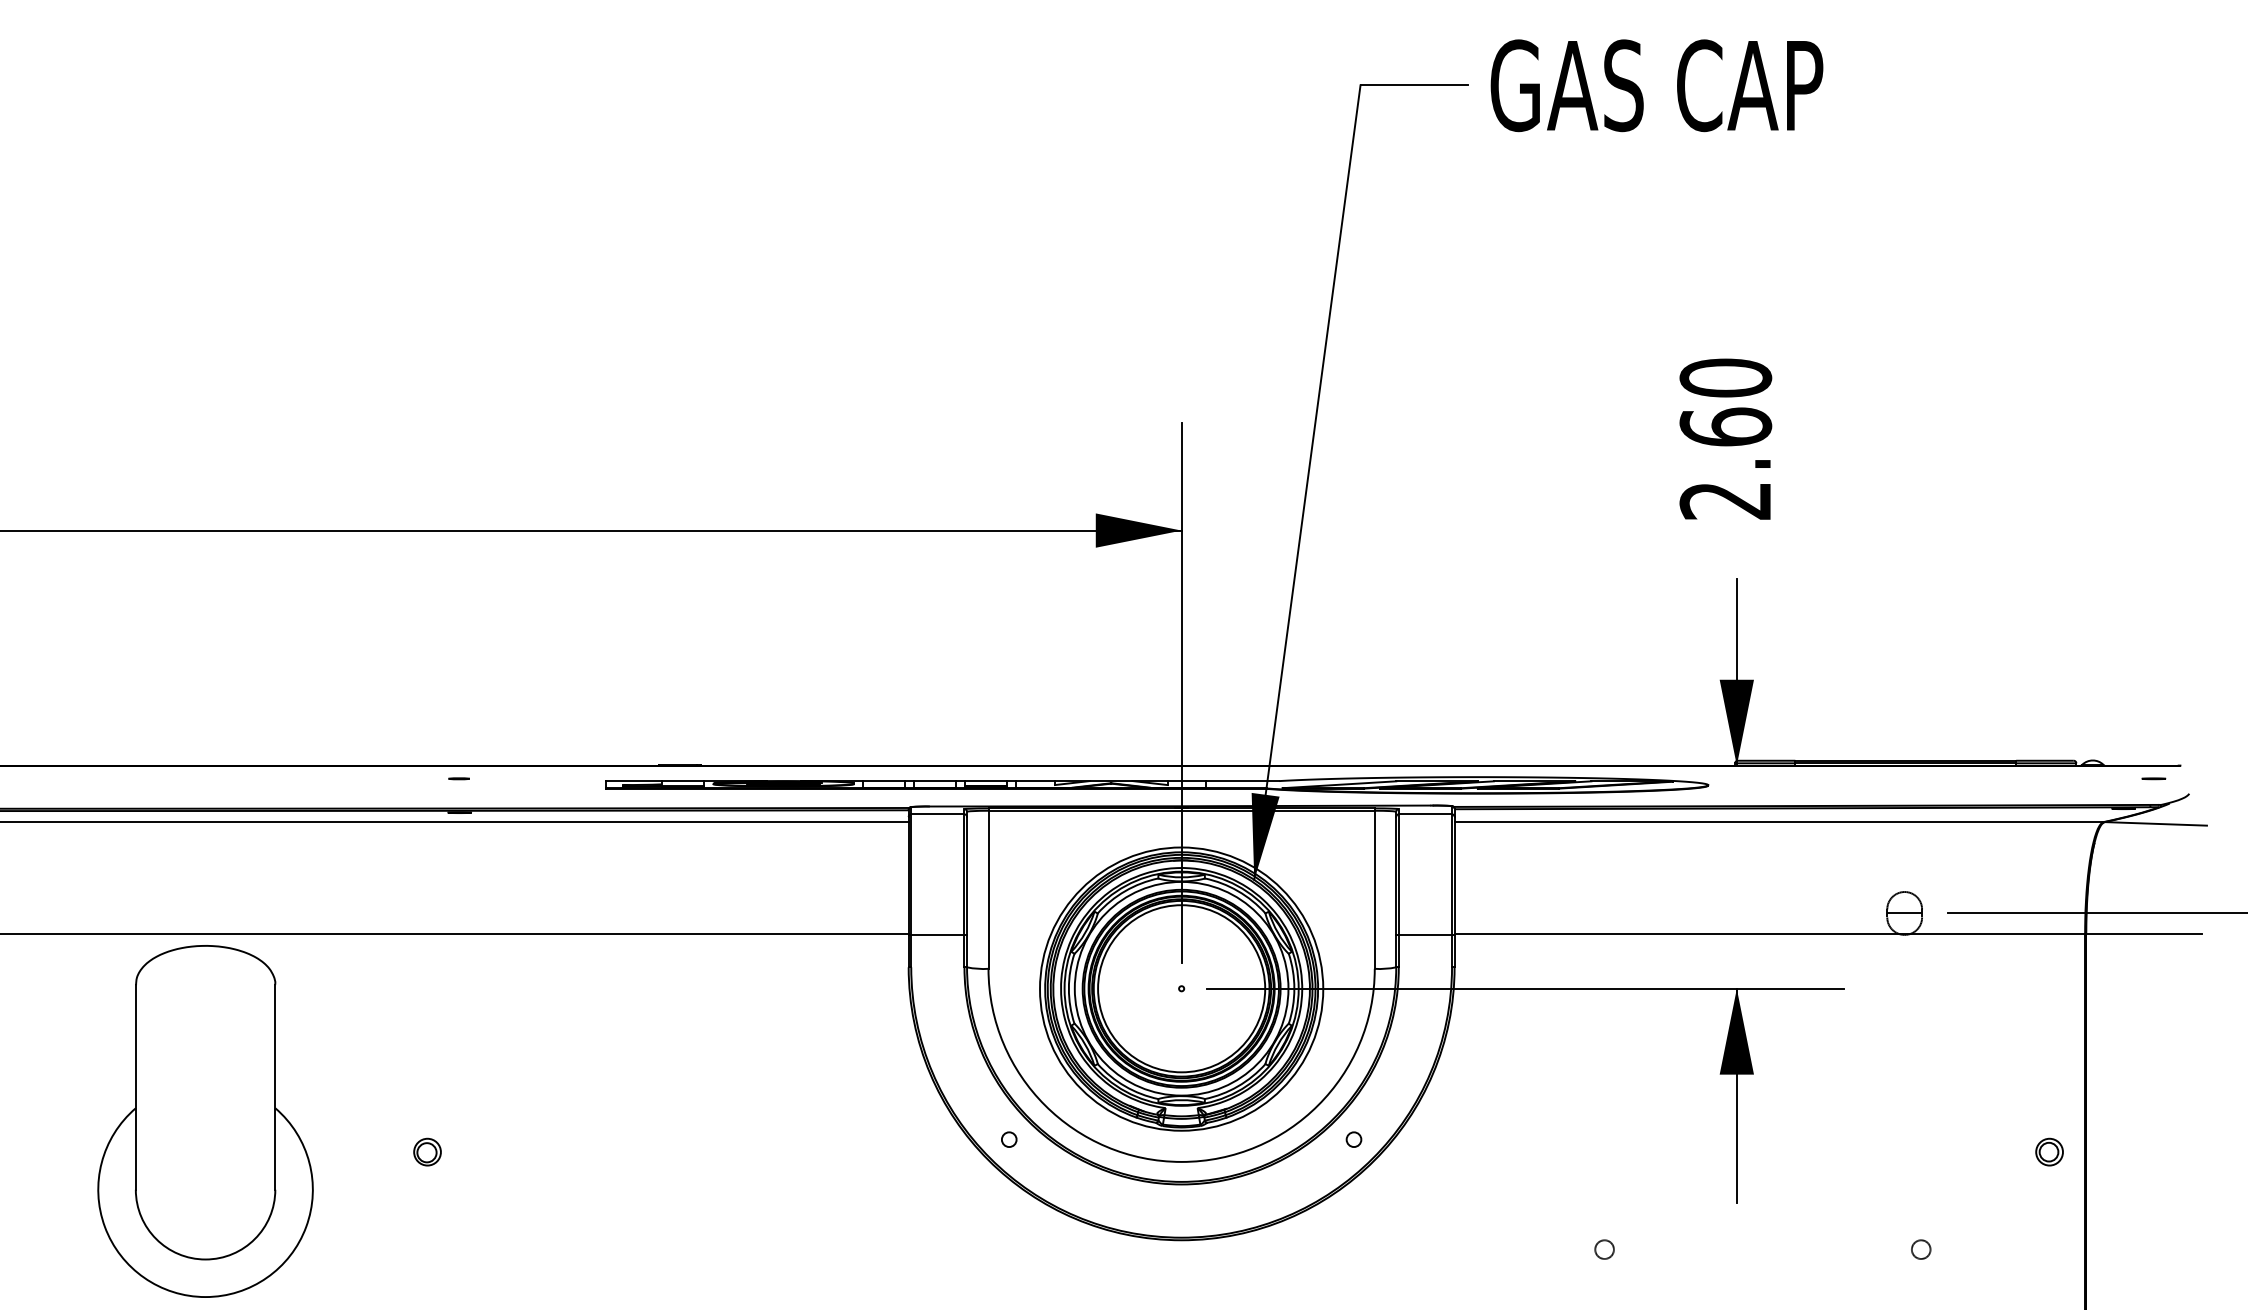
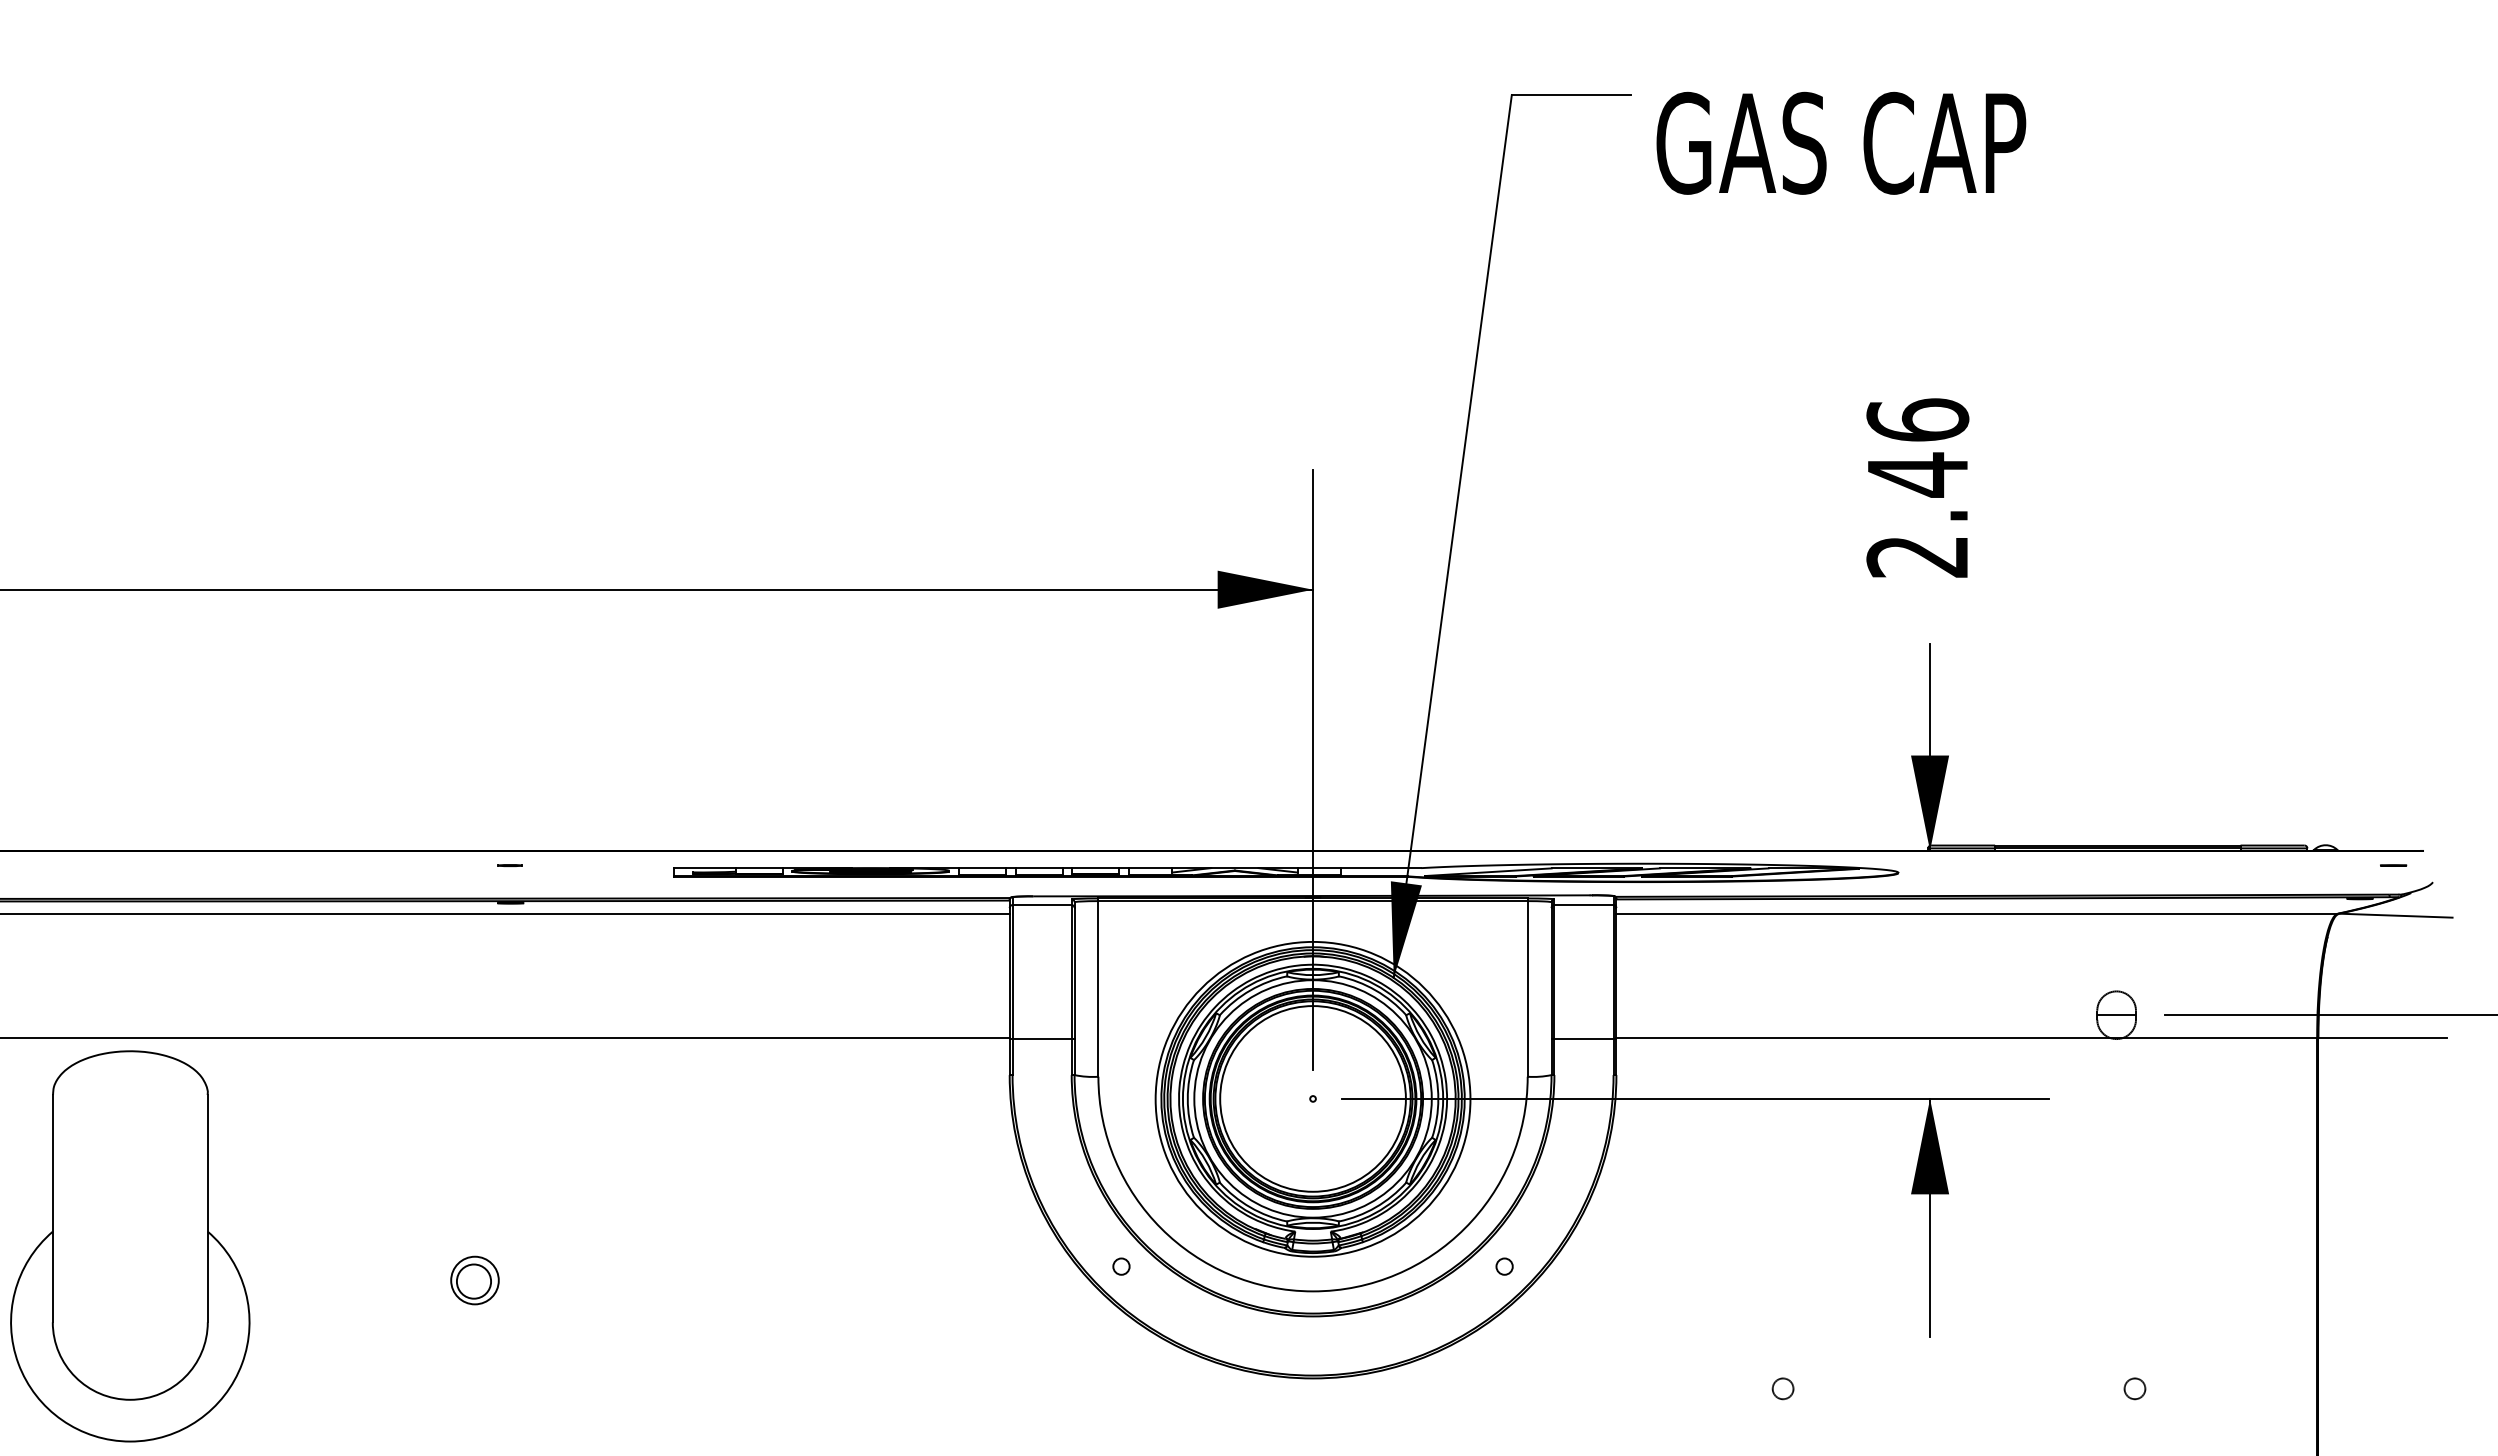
text: (1657, 84) -> (1841, 142), moved
text: (1725, 402) -> (1917, 447), 2.60 -> 2.46
part: (205, 1121) -> (130, 1246), moved
part: (427, 1152) -> (474, 1280), size x1.6
part: (2049, 1152) -> (2277, 1280), removed

